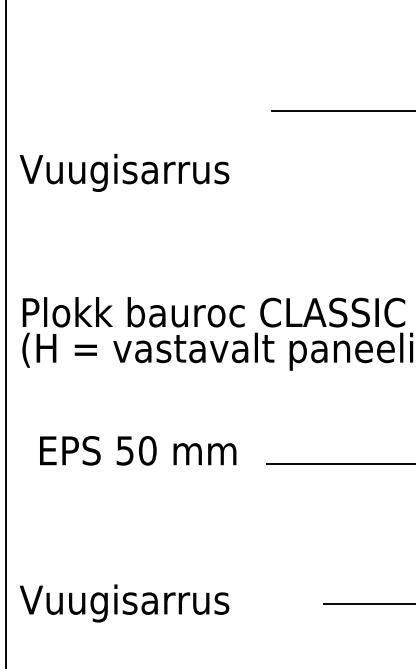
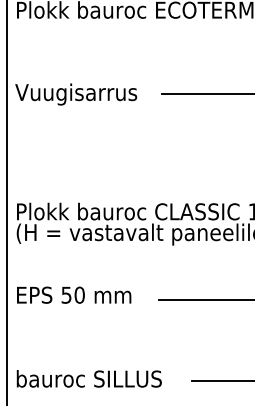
text: (125, 172) -> (76, 94), moved
text: (138, 449) -> (74, 294), moved
text: (145, 604) -> (88, 381), Vuugisarrus -> bauroc SILLUS

